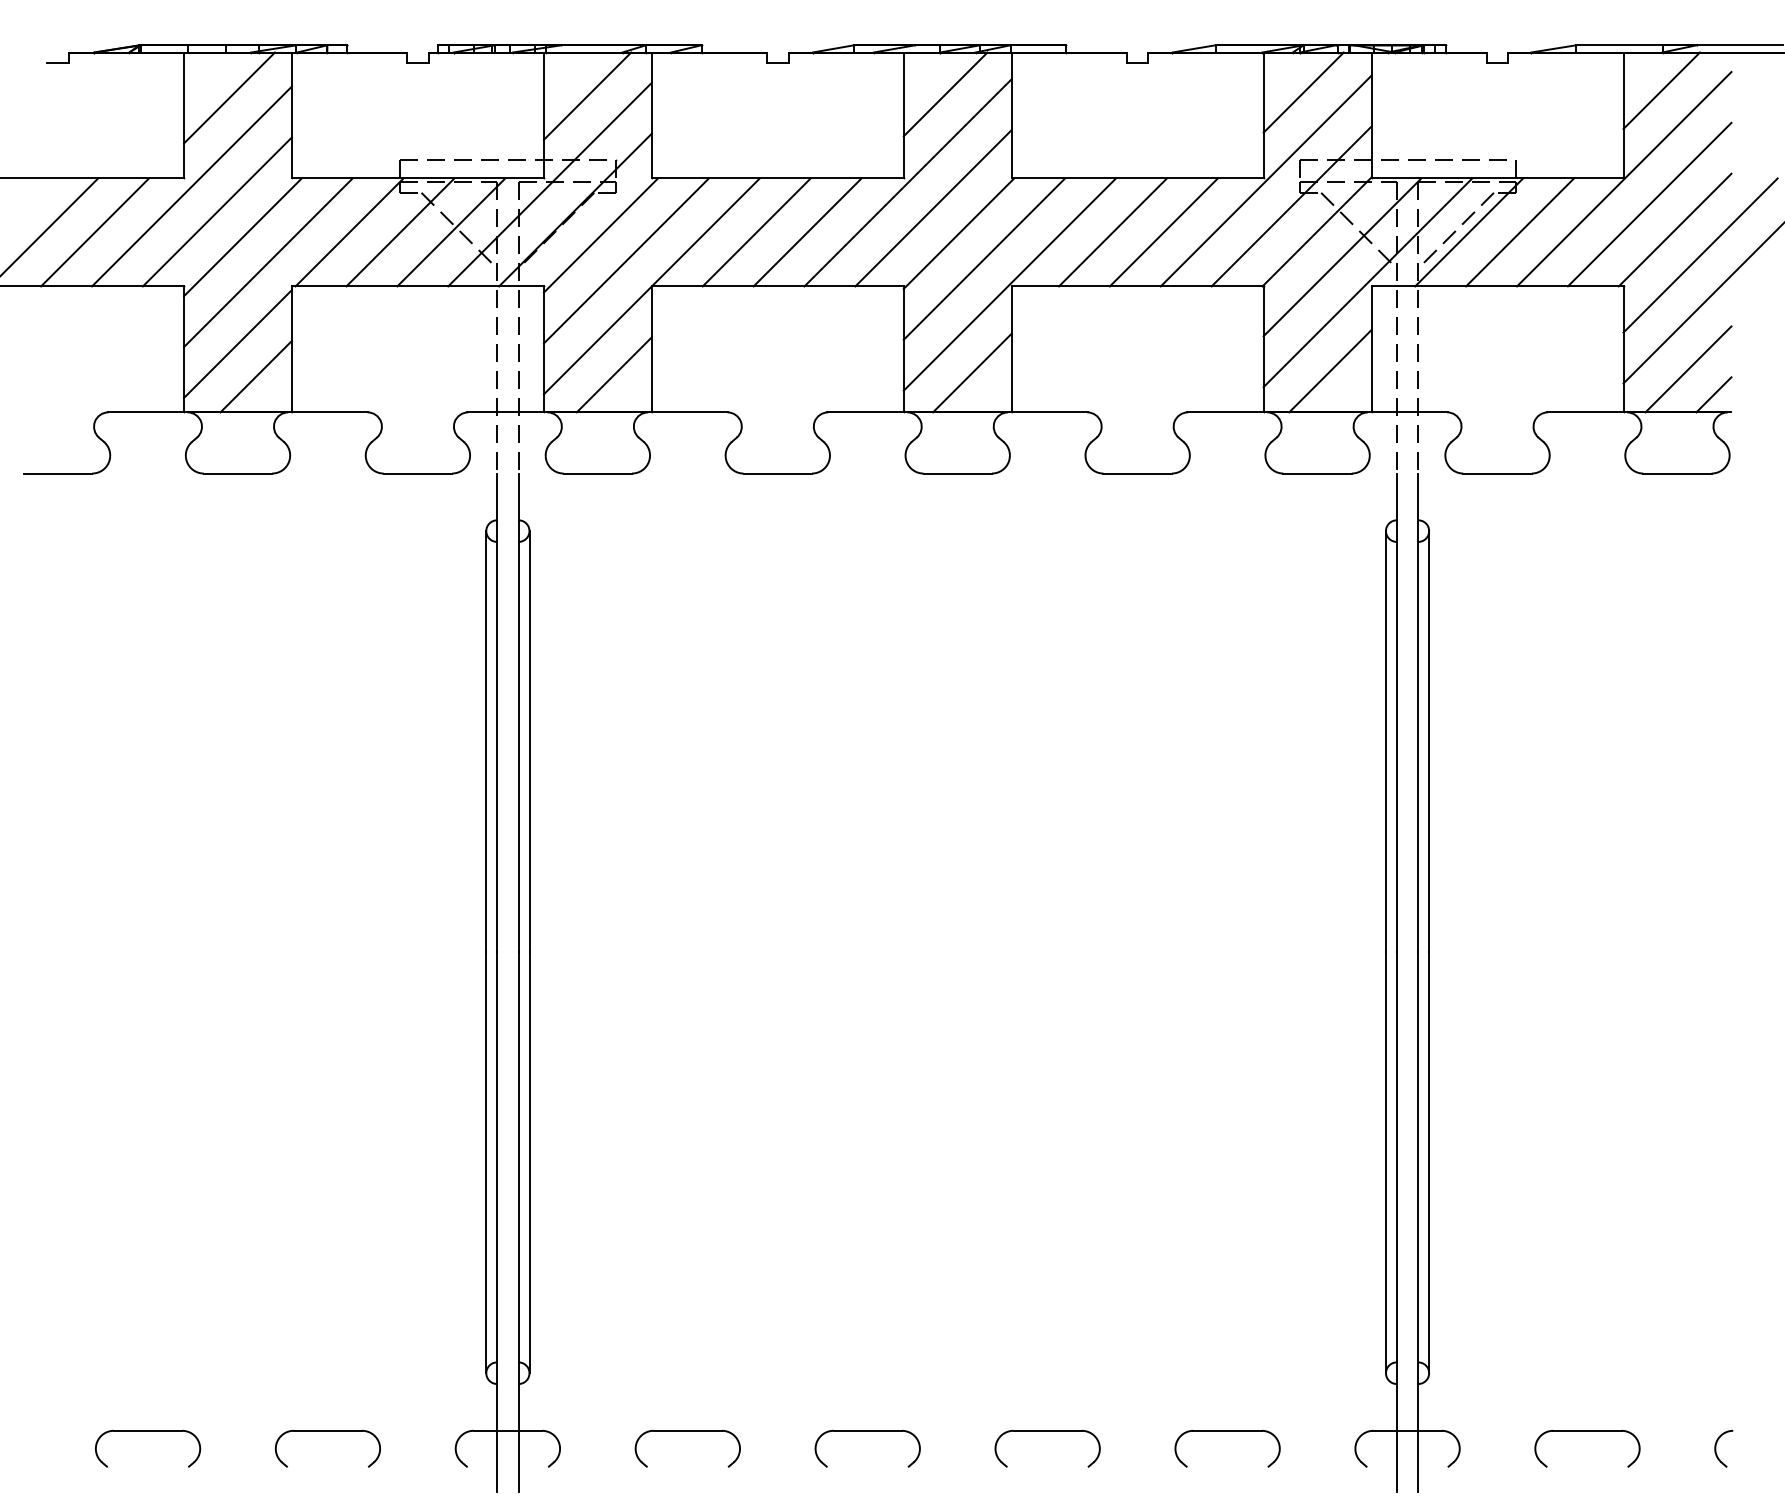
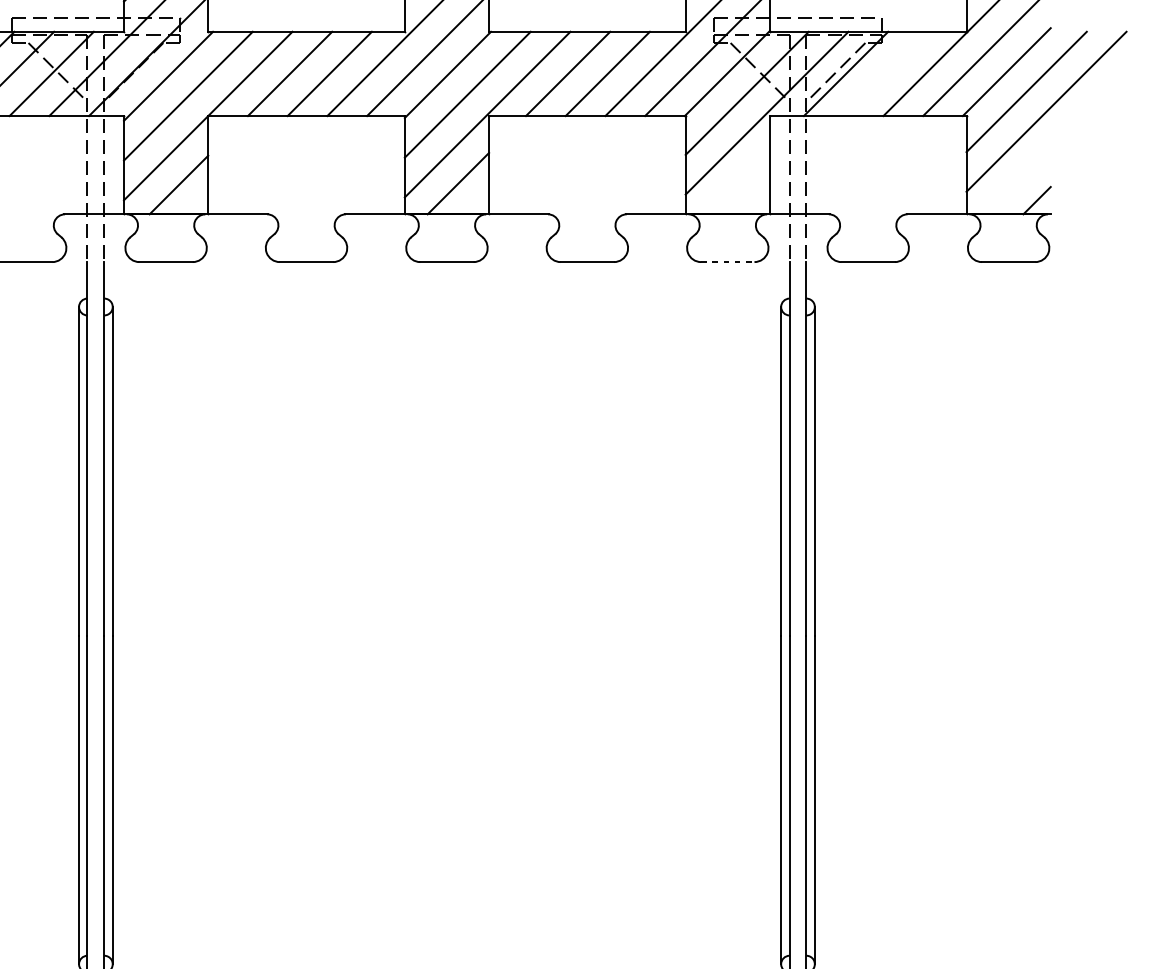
line: (1520, 232) -> (886, 73), removed
line: (1688, 369) -> (1017, 180), removed
line: (1330, 371) -> (737, 182), removed
line: (1318, 473) -> (728, 262), solid -> dashed

